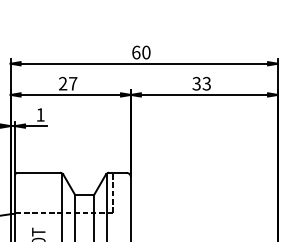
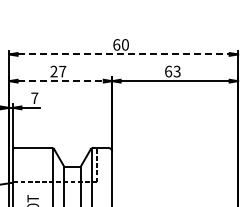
line: (144, 63) -> (123, 54), solid -> dashed
text: (196, 83) -> (168, 71), 33 -> 63
line: (71, 95) -> (61, 81), solid -> dashed
text: (40, 113) -> (34, 97), 1 -> 7

